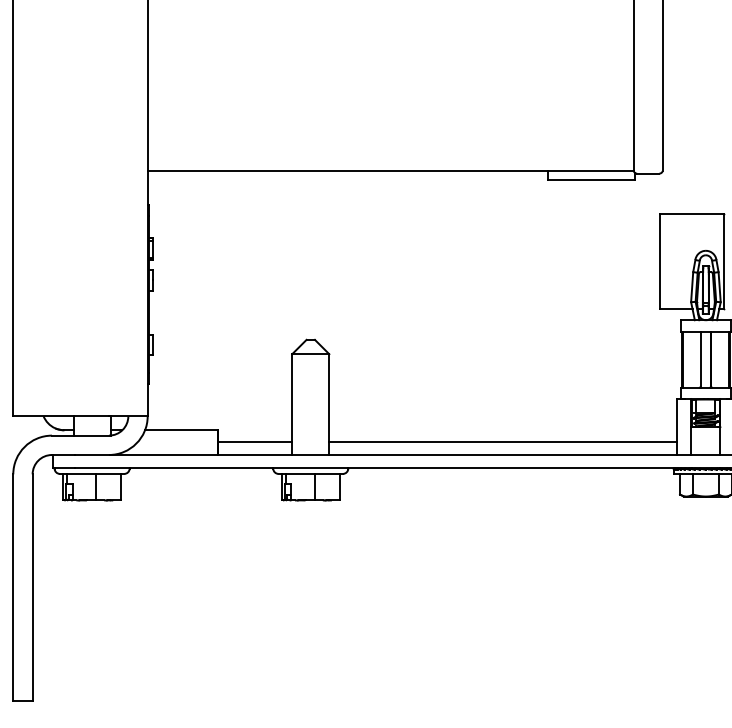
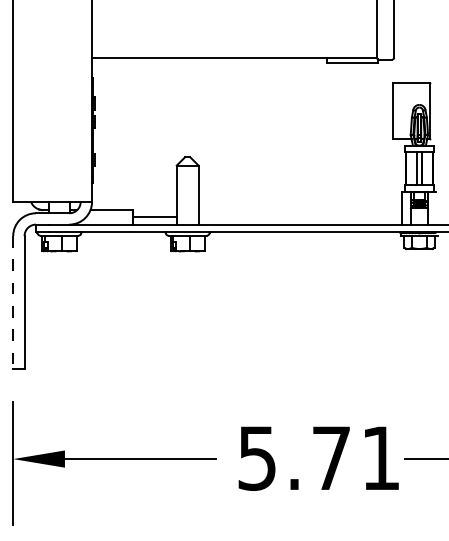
line: (503, 441) -> (300, 216), removed
line: (13, 587) -> (13, 302), solid -> dashed

